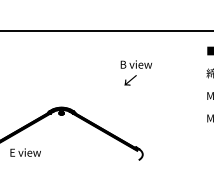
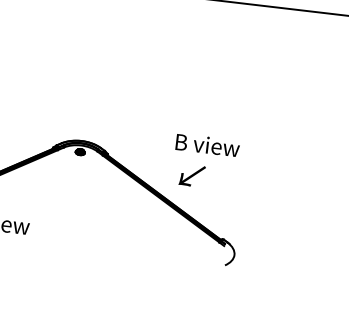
text: (135, 72) -> (203, 161), moved

